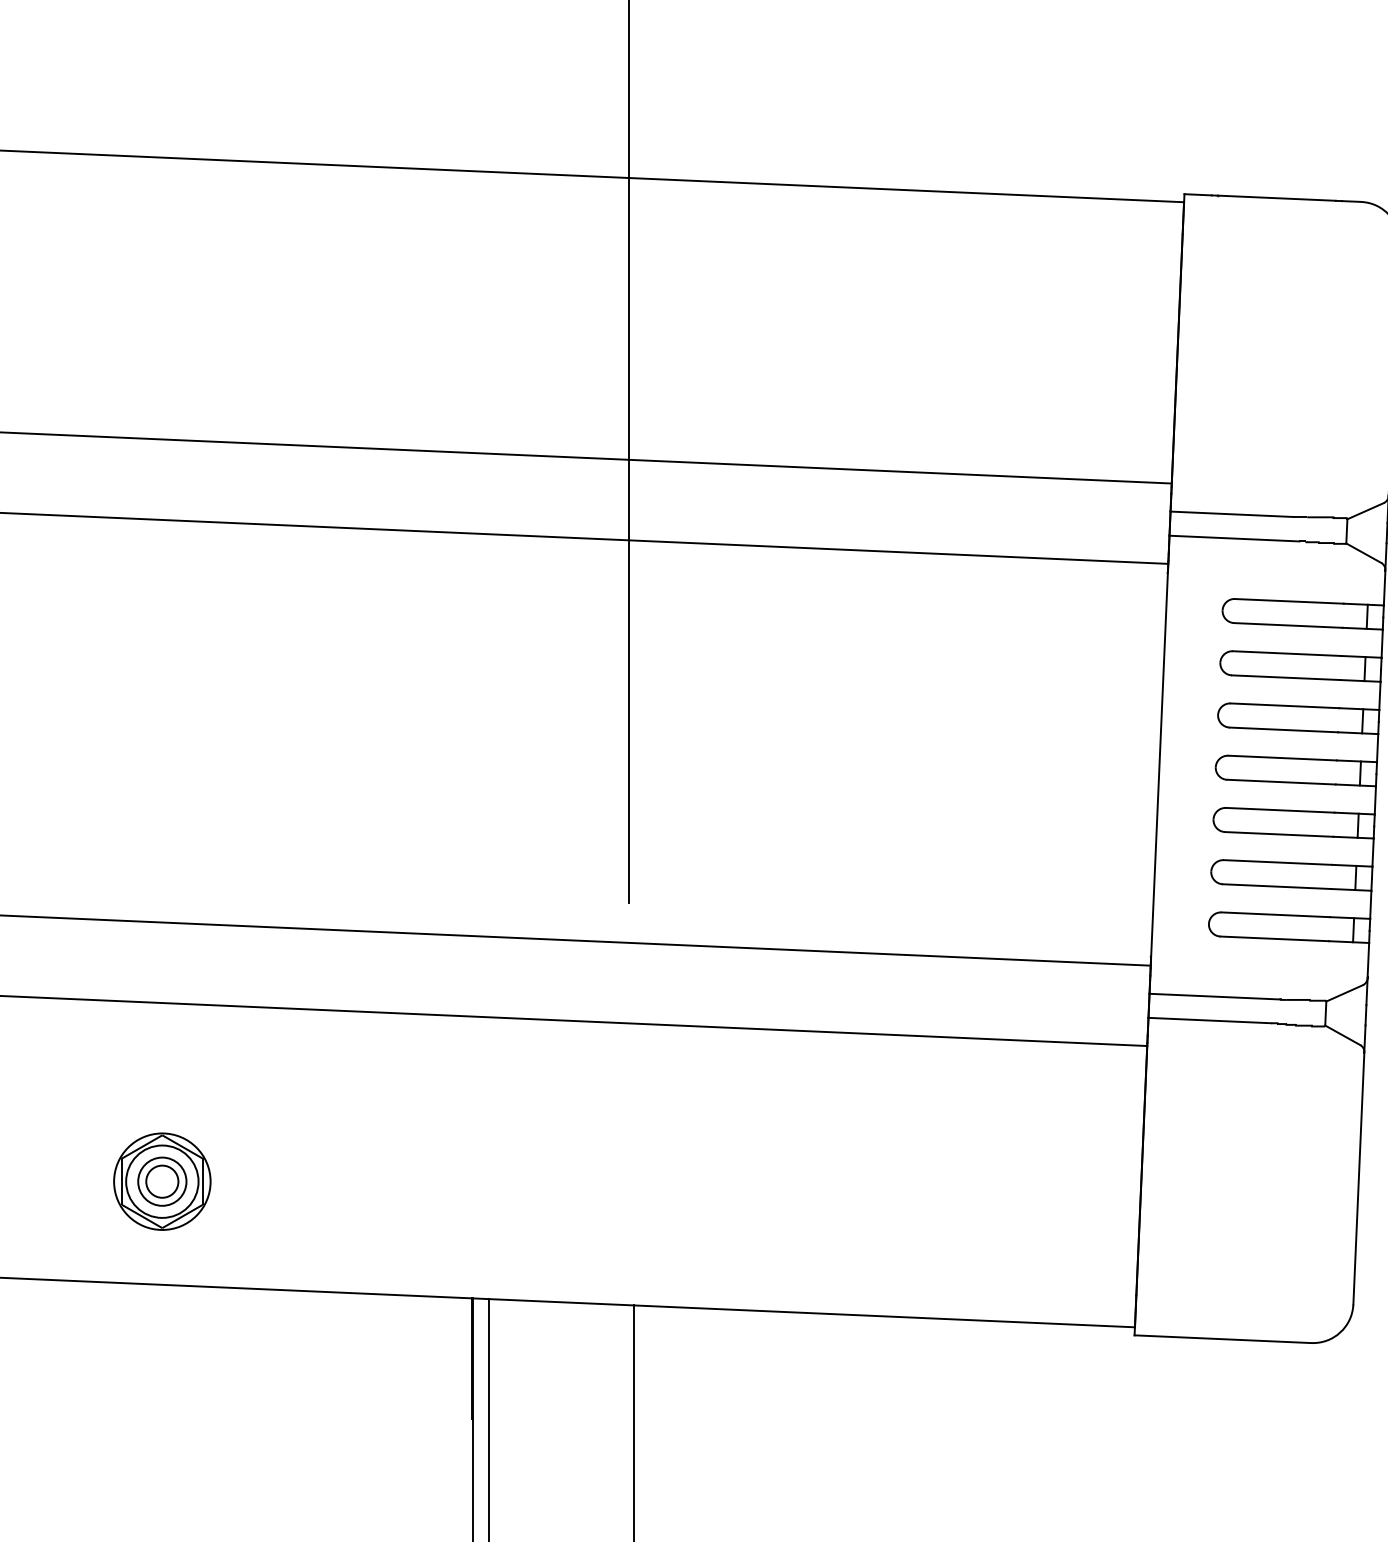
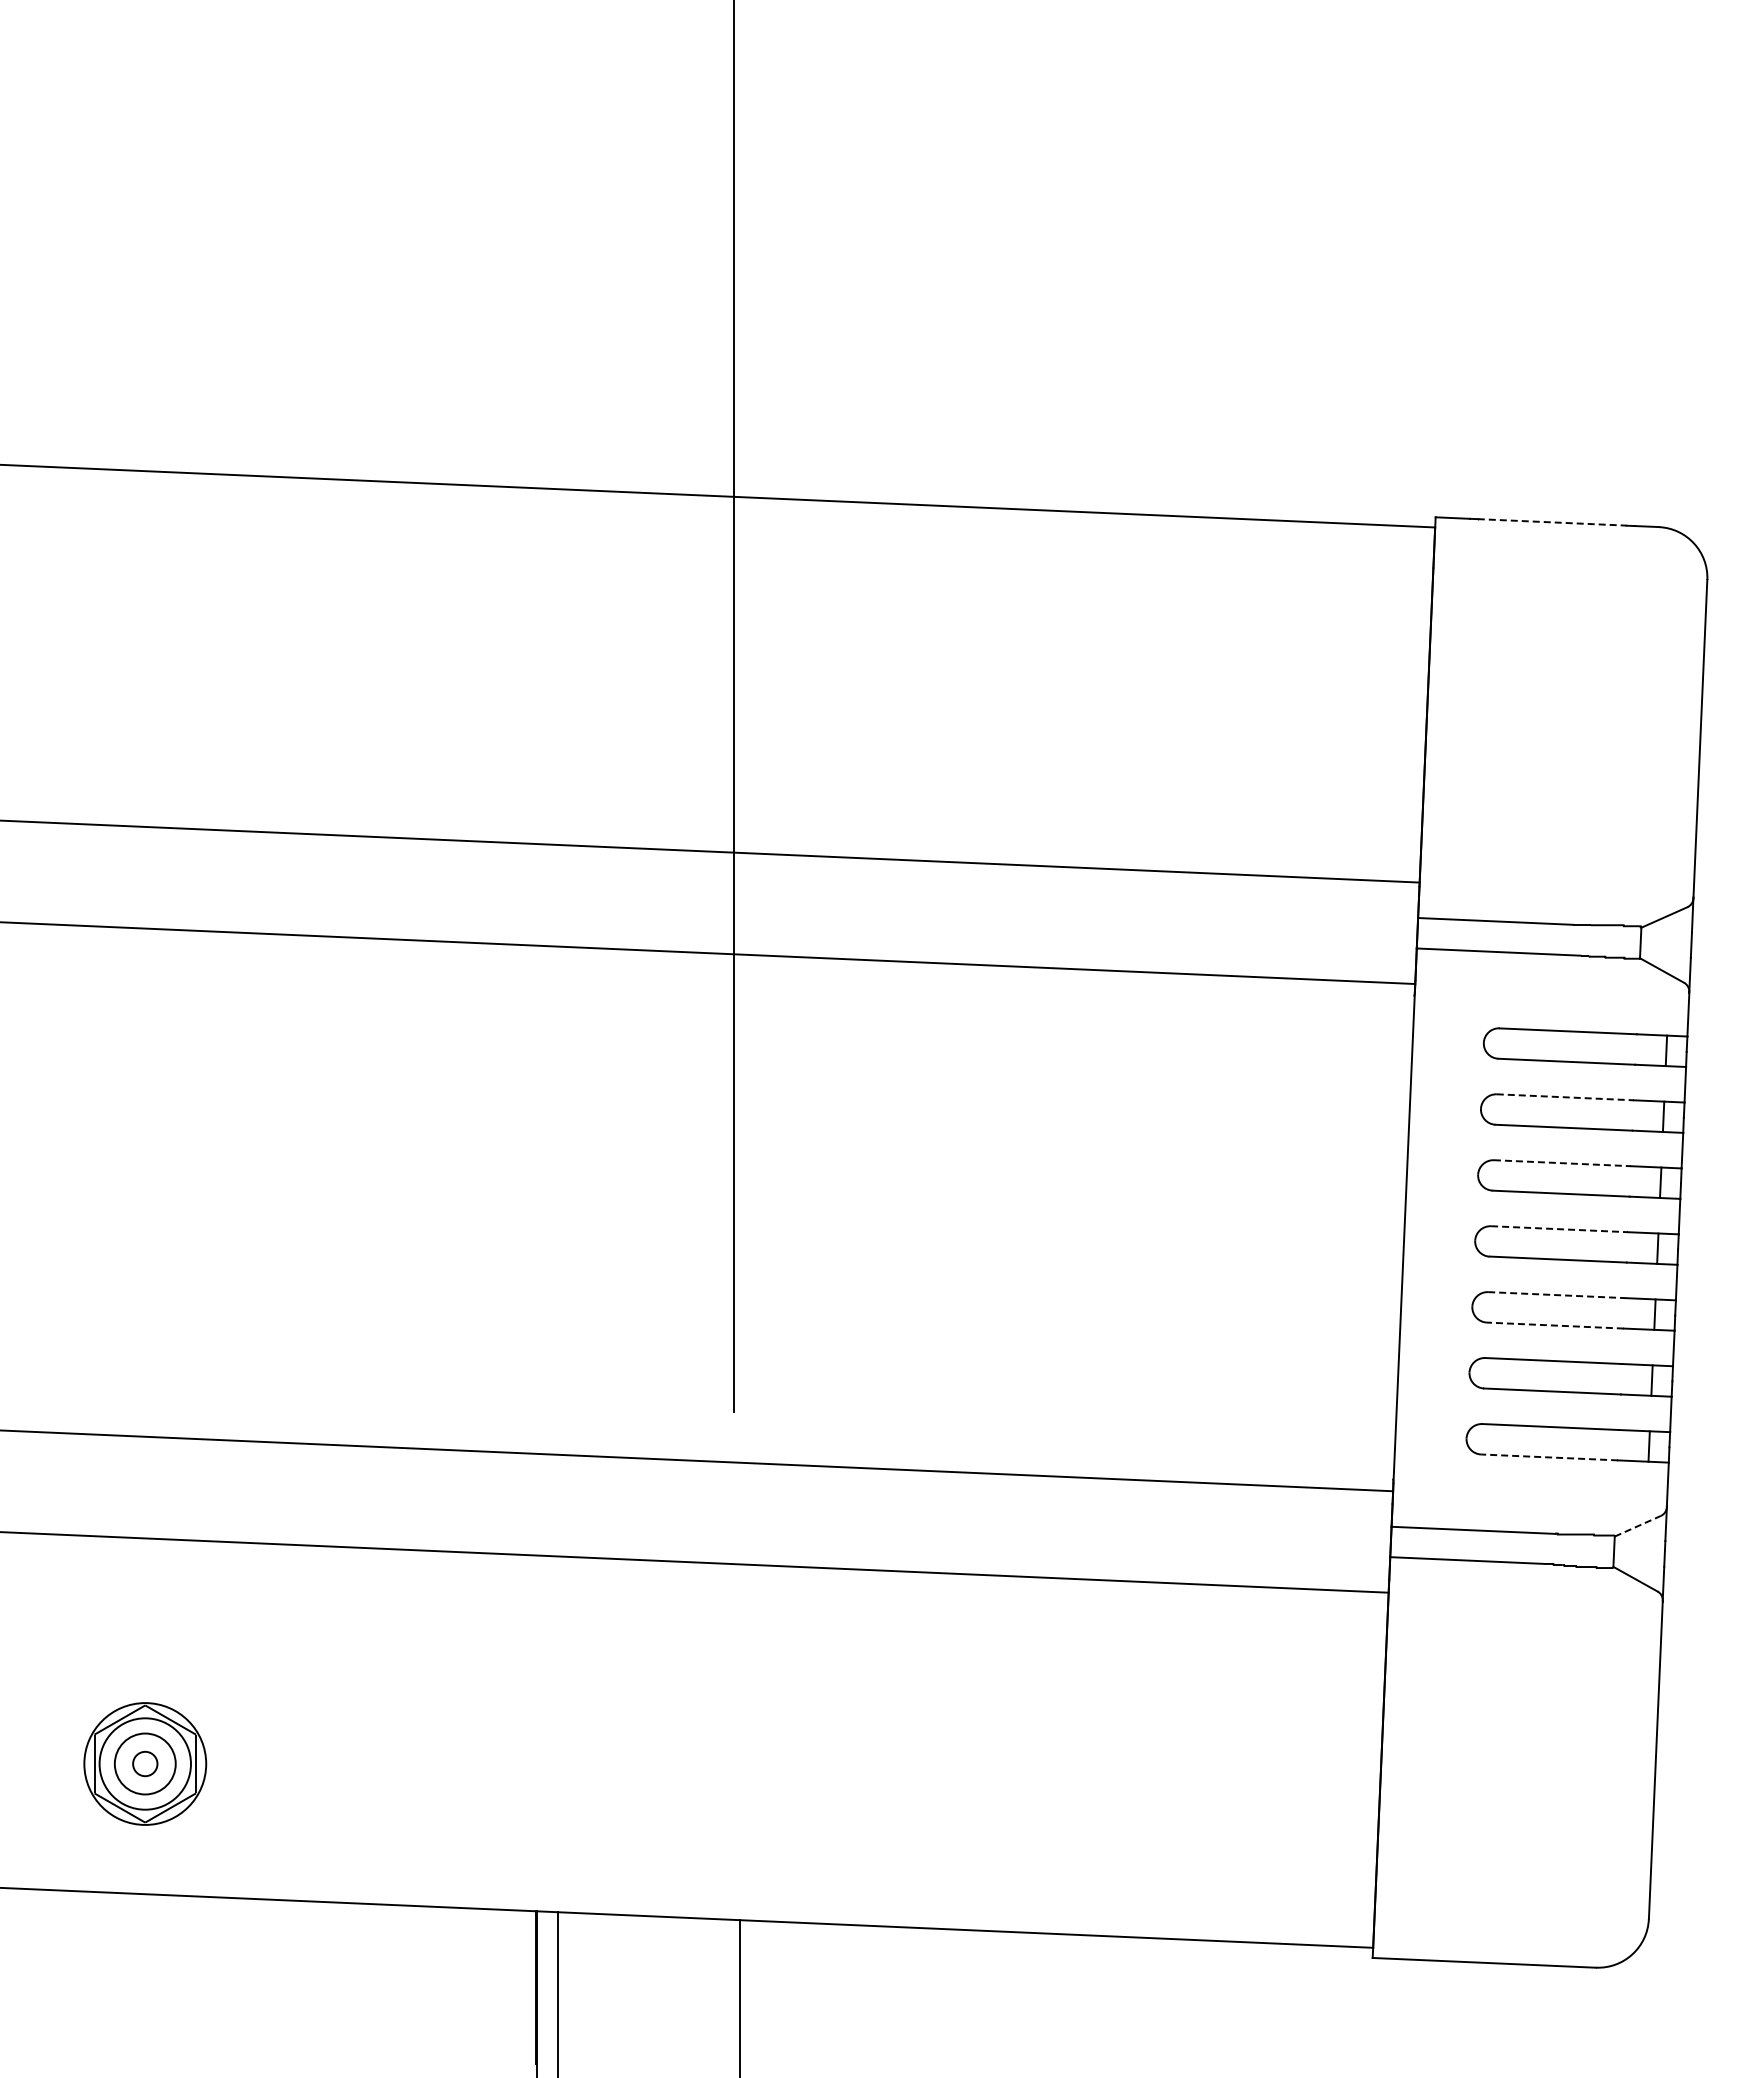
line: (1277, 198) -> (1552, 522), solid -> dashed
line: (1287, 653) -> (1565, 1097), solid -> dashed
line: (1284, 706) -> (1562, 1163), solid -> dashed
line: (1282, 758) -> (1559, 1229), solid -> dashed
line: (1280, 810) -> (1556, 1295), solid -> dashed
line: (1279, 834) -> (1555, 1325), solid -> dashed
line: (1274, 938) -> (1549, 1457), solid -> dashed
line: (1345, 993) -> (1638, 1526), solid -> dashed
circle: (161, 1181) -> (144, 1763), size x0.6

